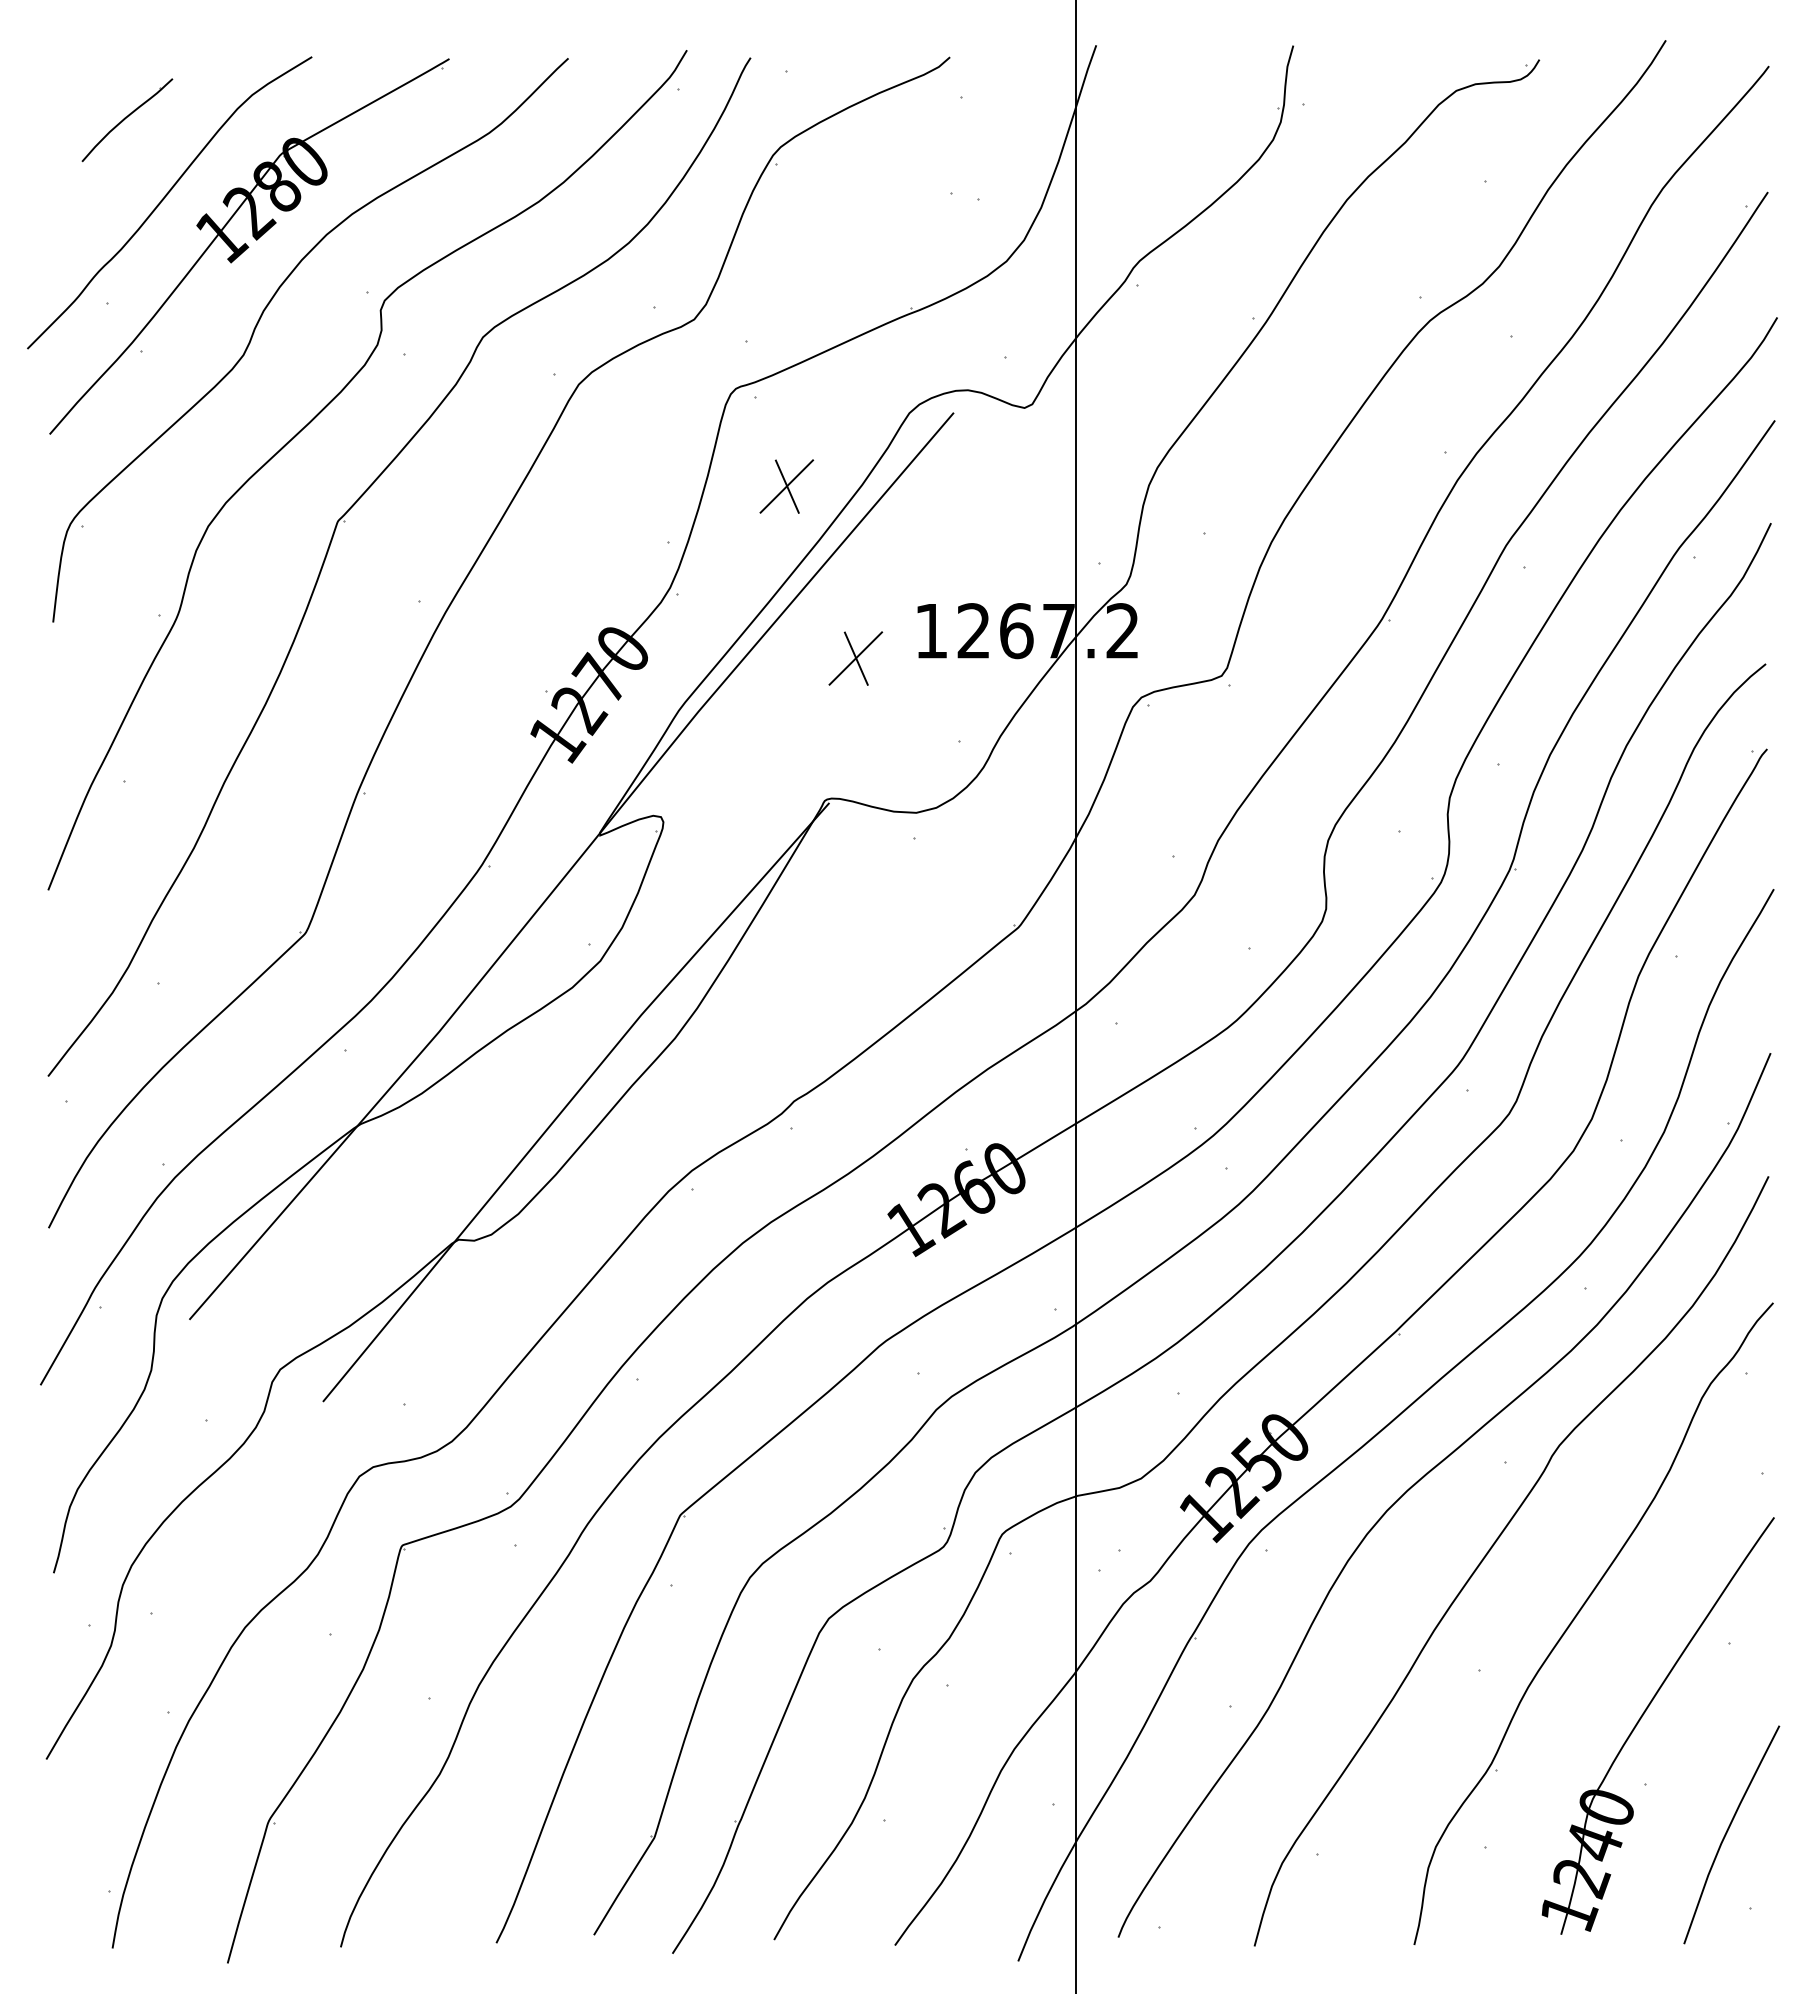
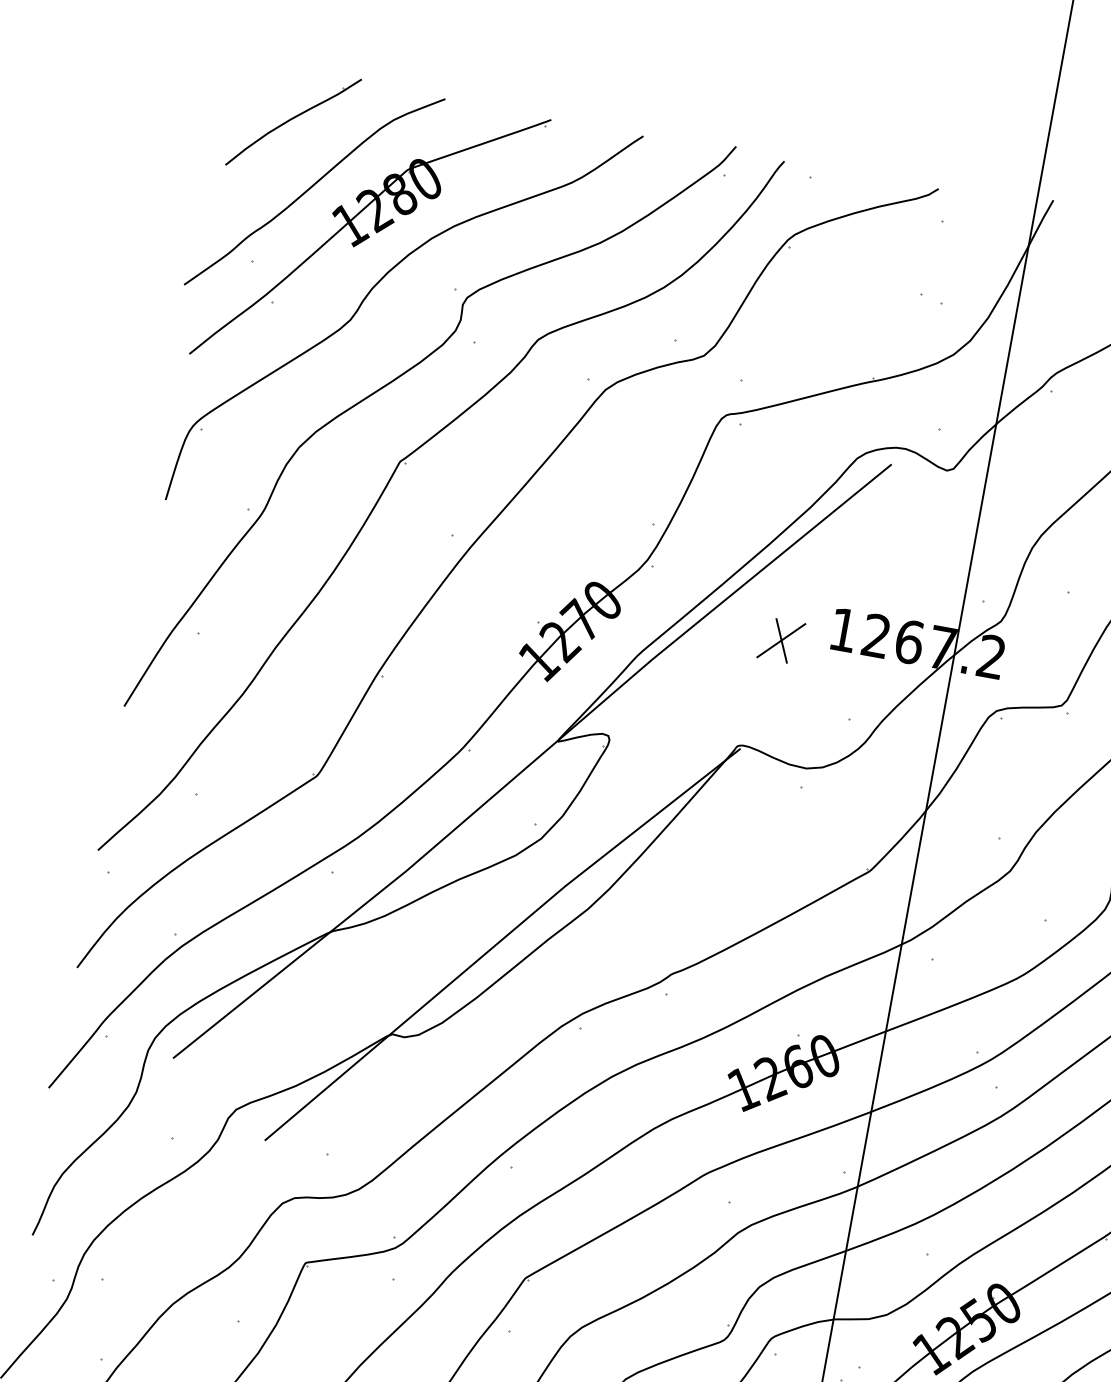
part: (127, 119) -> (293, 121), size x1.67
part: (786, 486) -> (751, 497), removed

